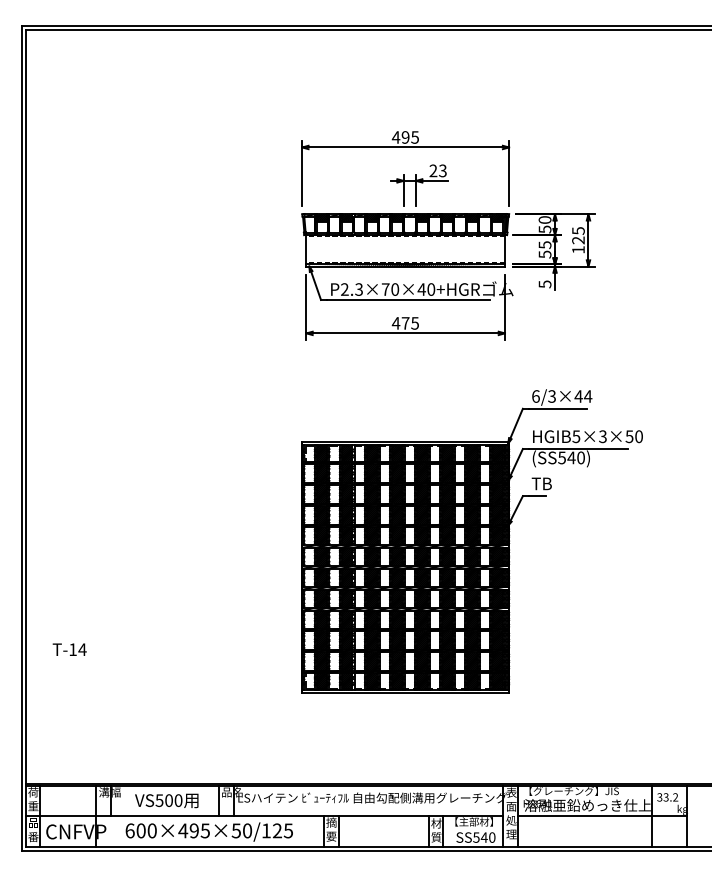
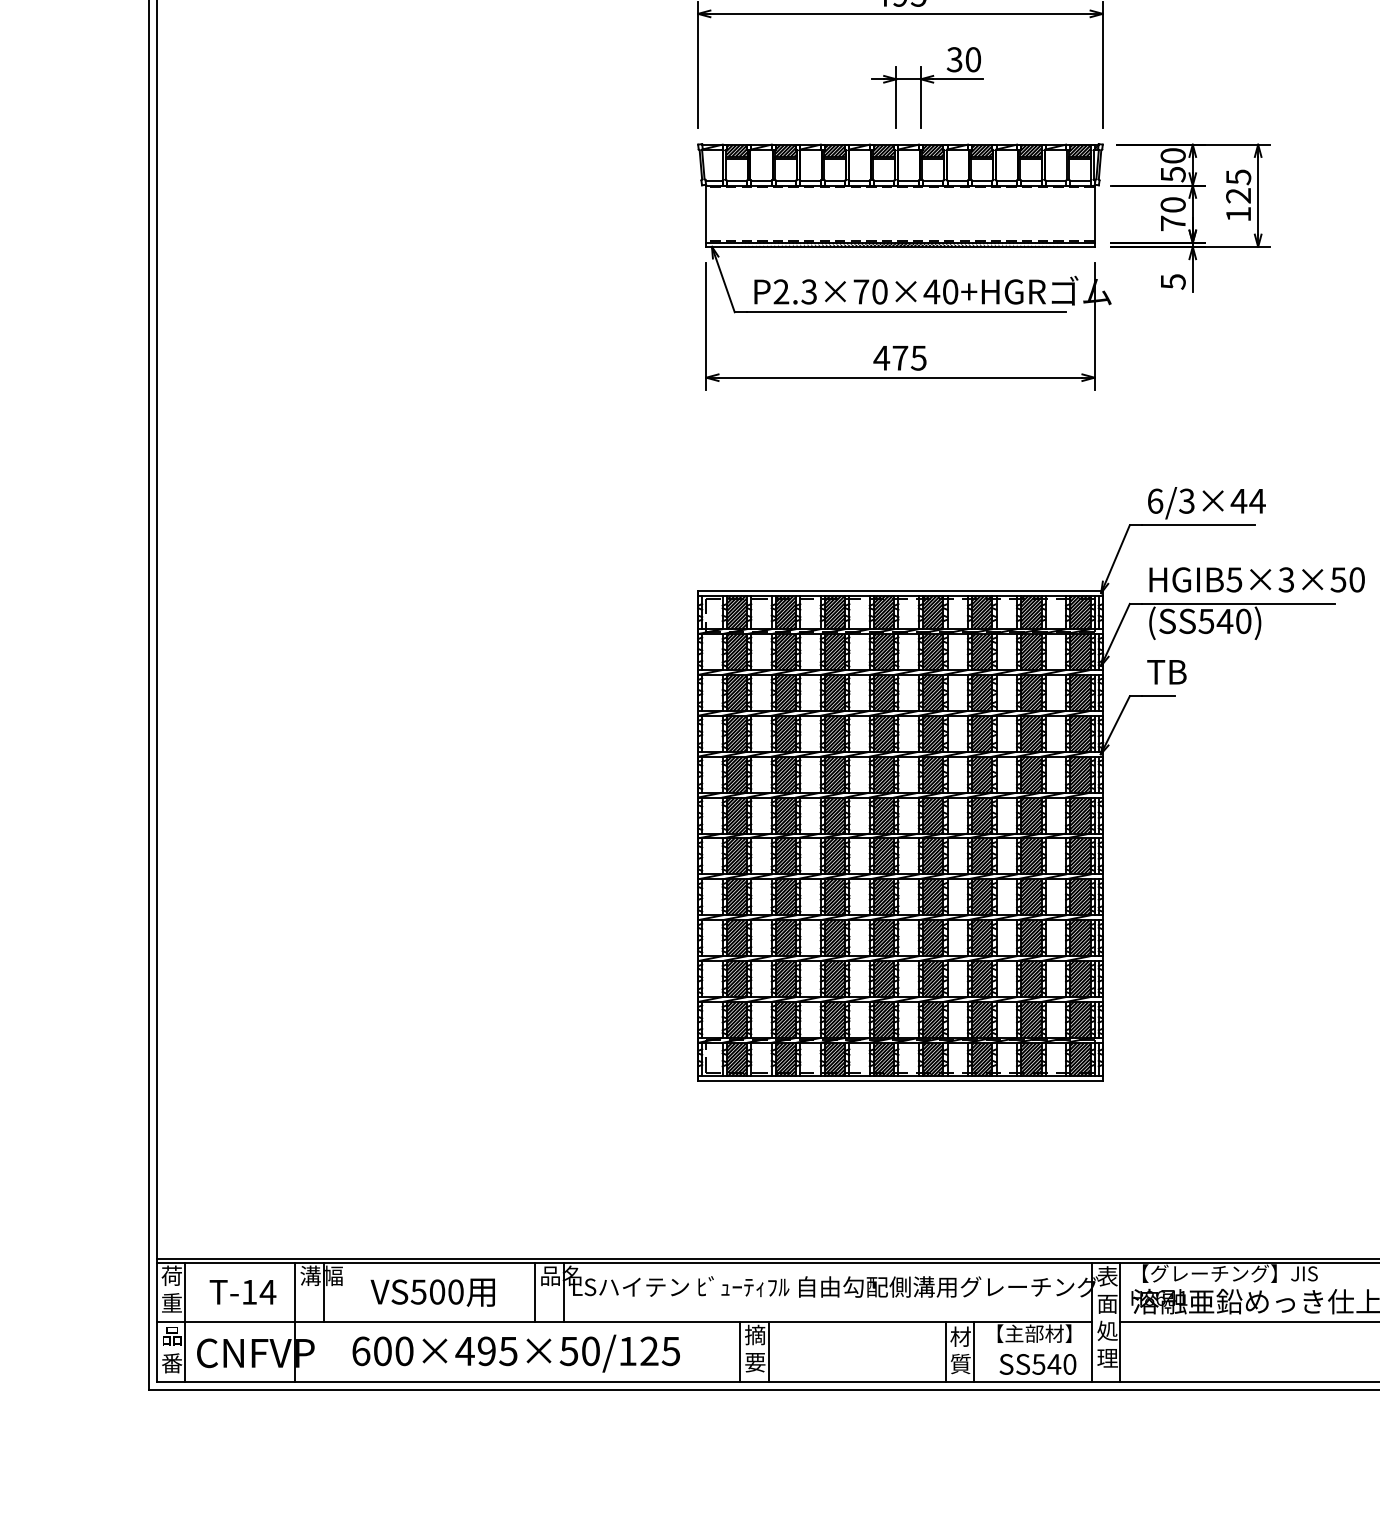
text: (437, 170) -> (962, 58), 23 -> 30
text: (544, 249) -> (1172, 213), 55 -> 70
text: (69, 649) -> (242, 1291), moved

